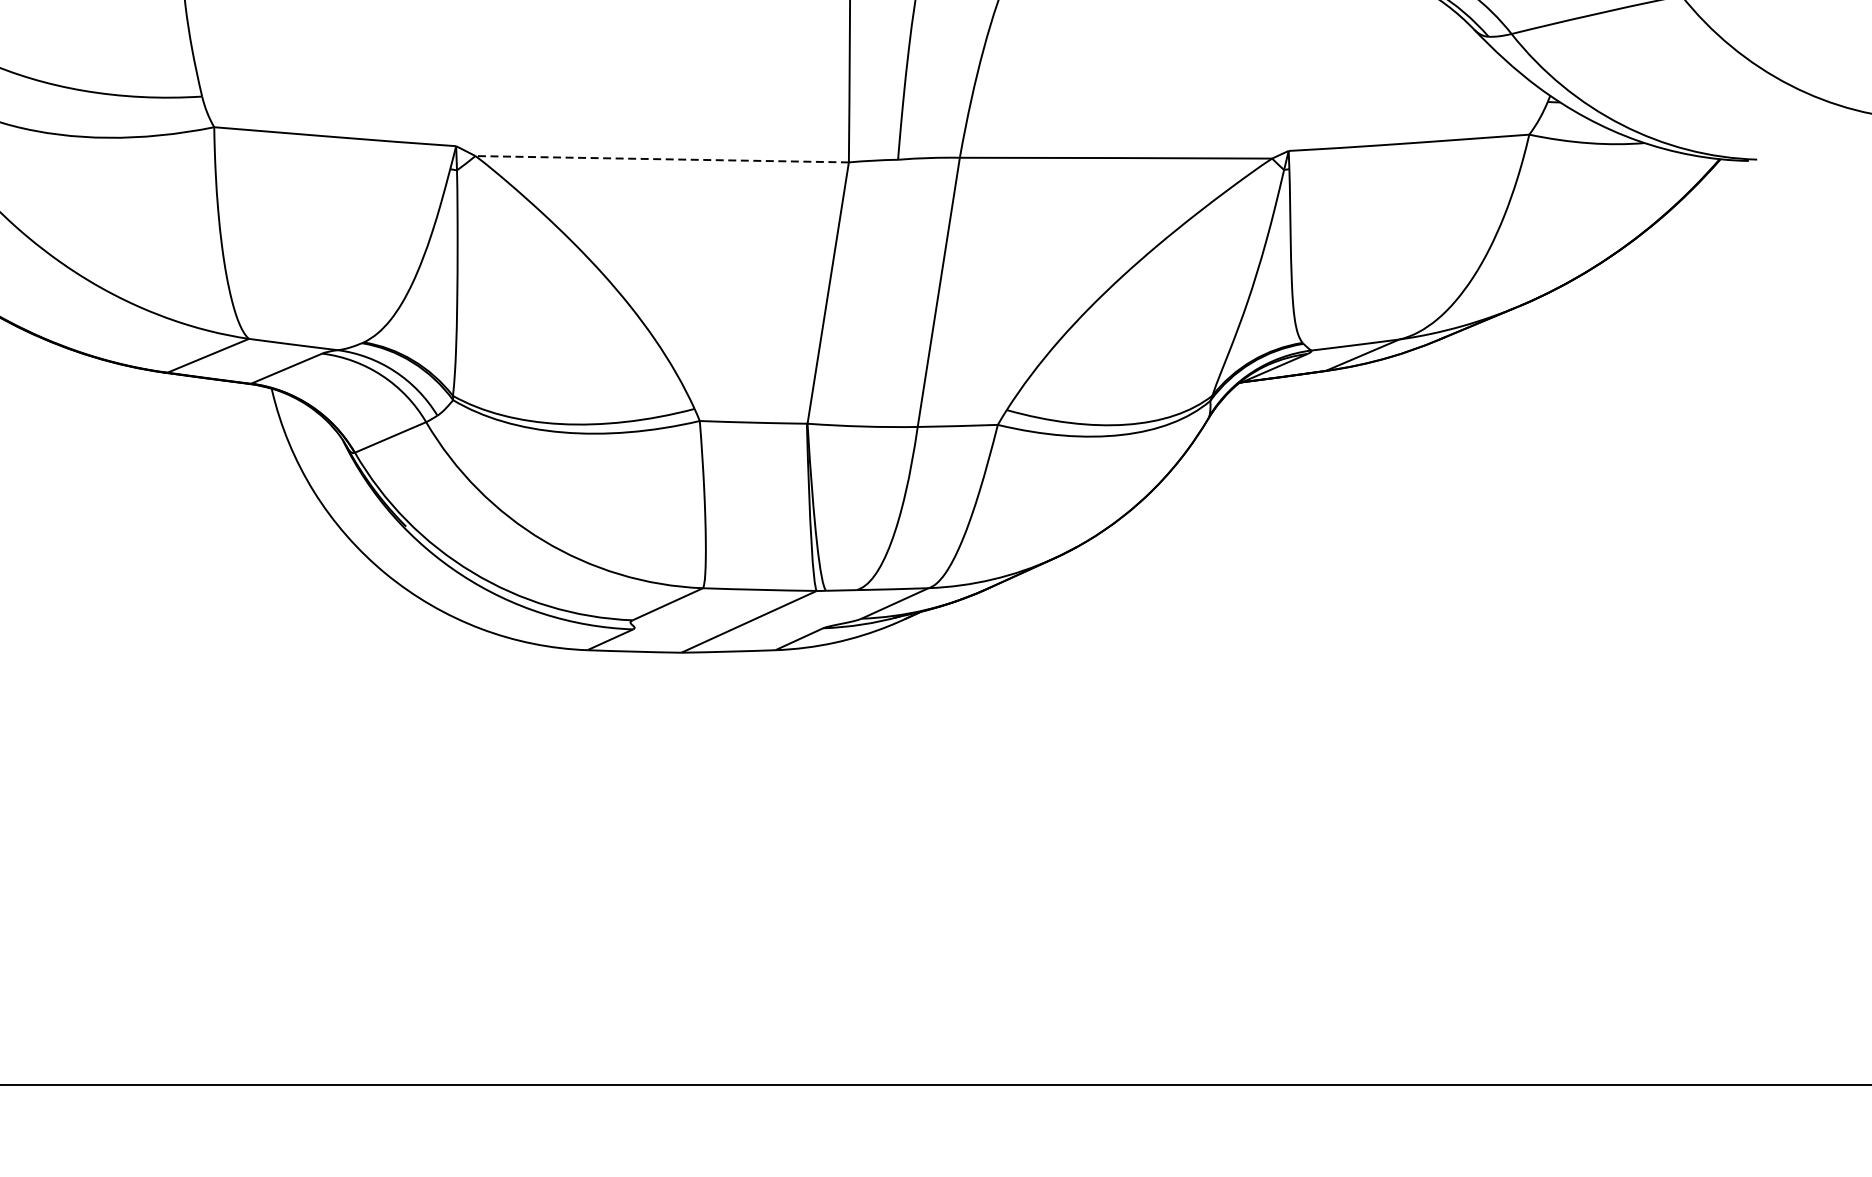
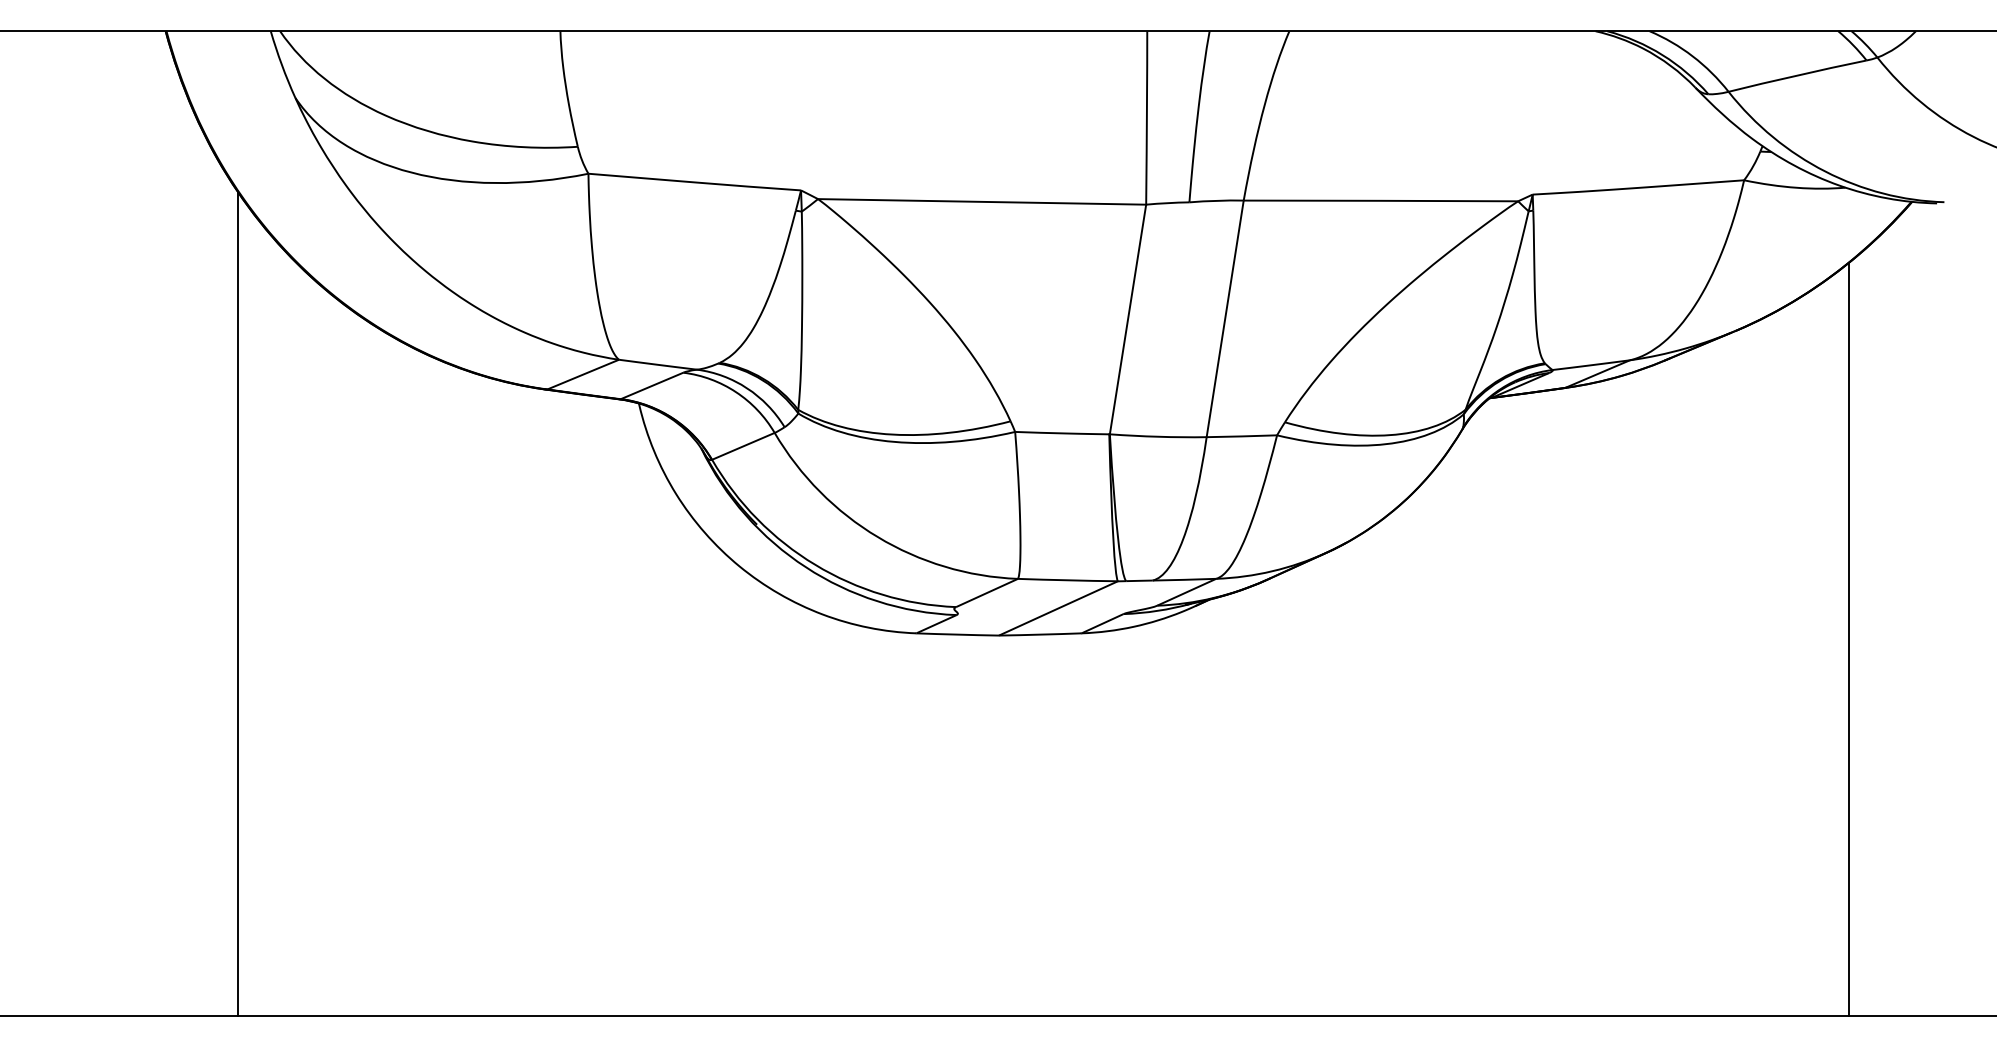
line: (661, 158) -> (981, 201), dashed -> solid
line: (1649, 656) -> (1849, 638), added

